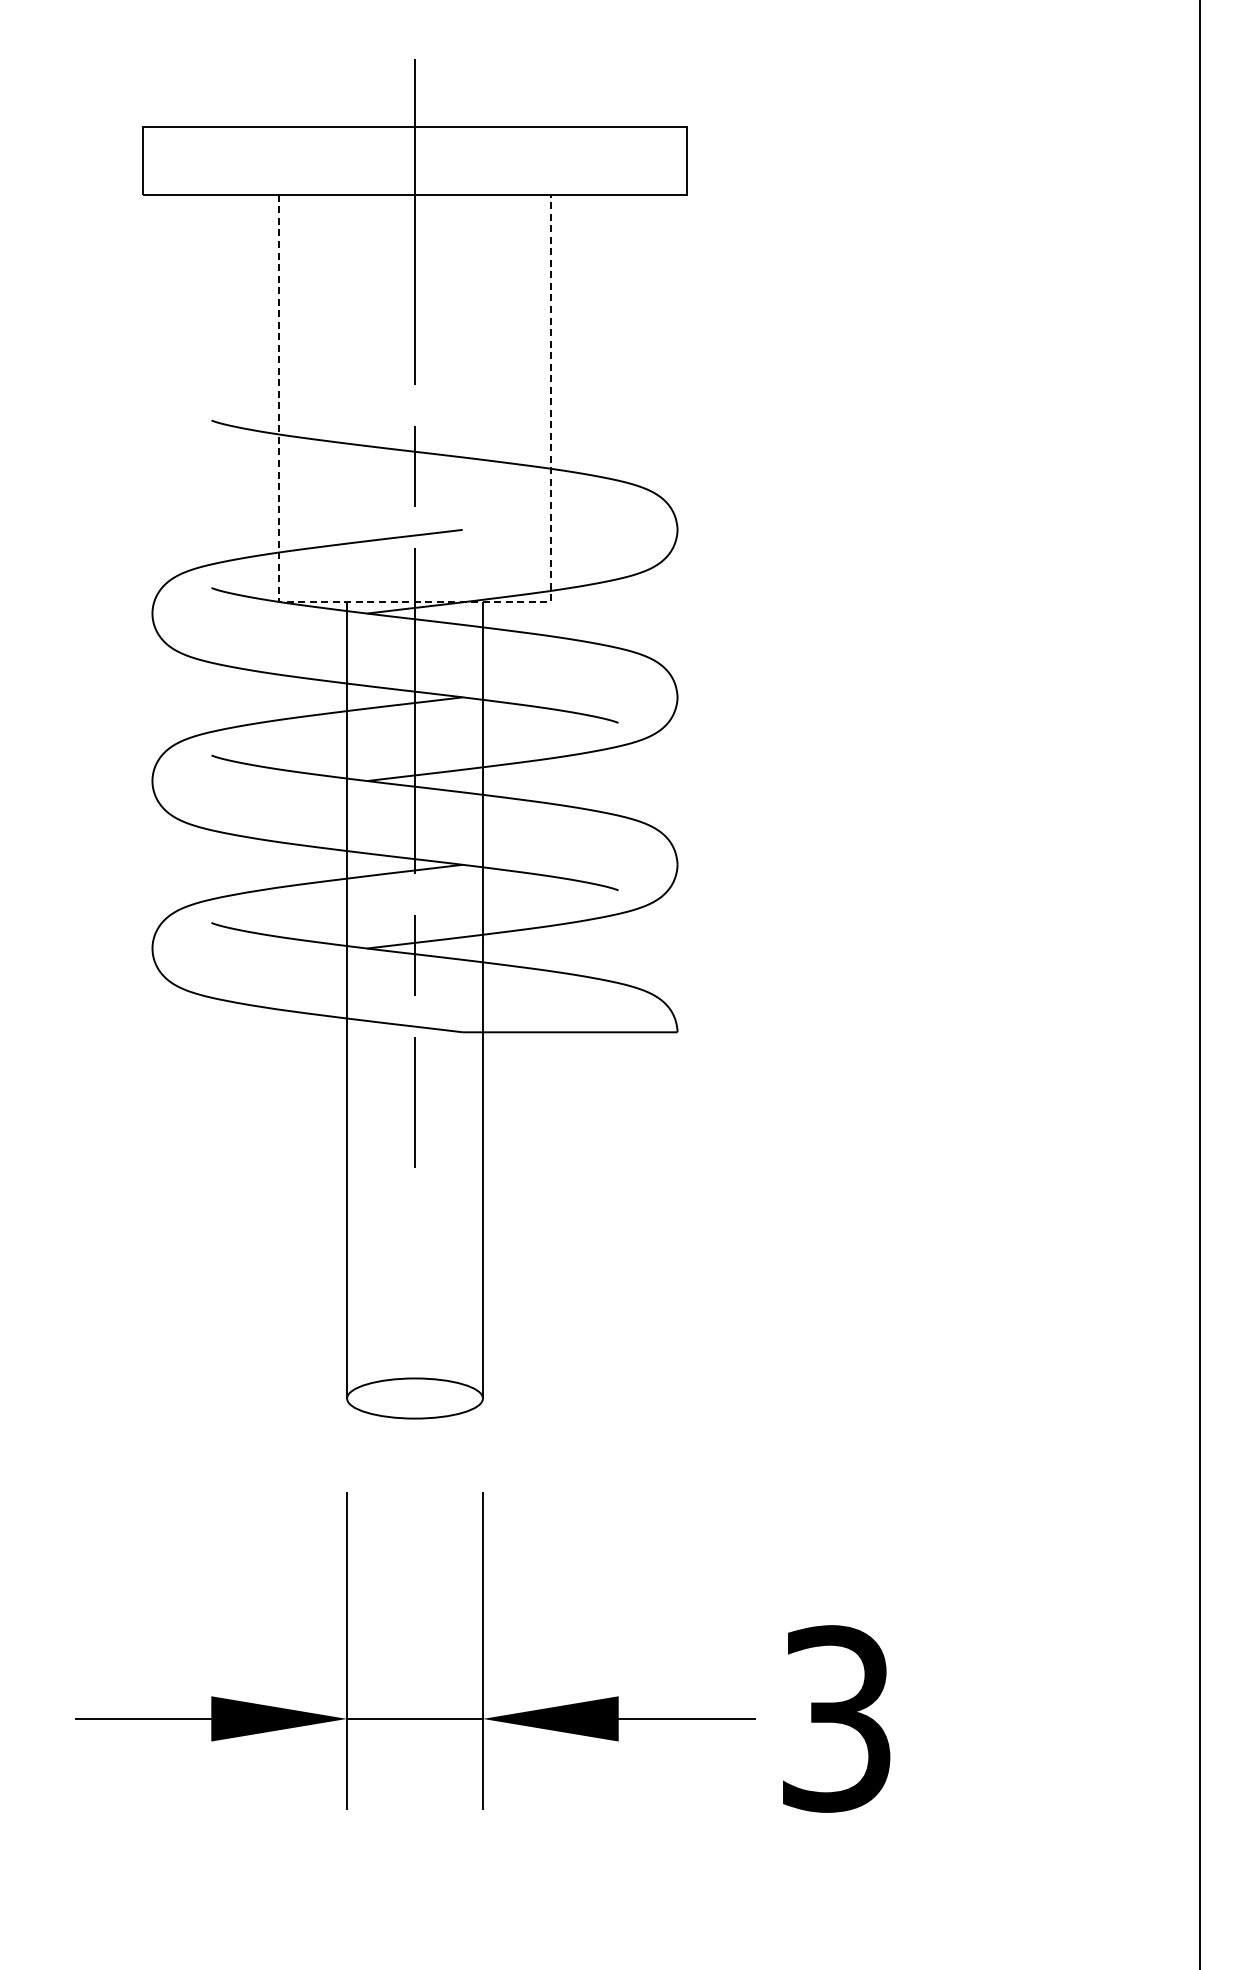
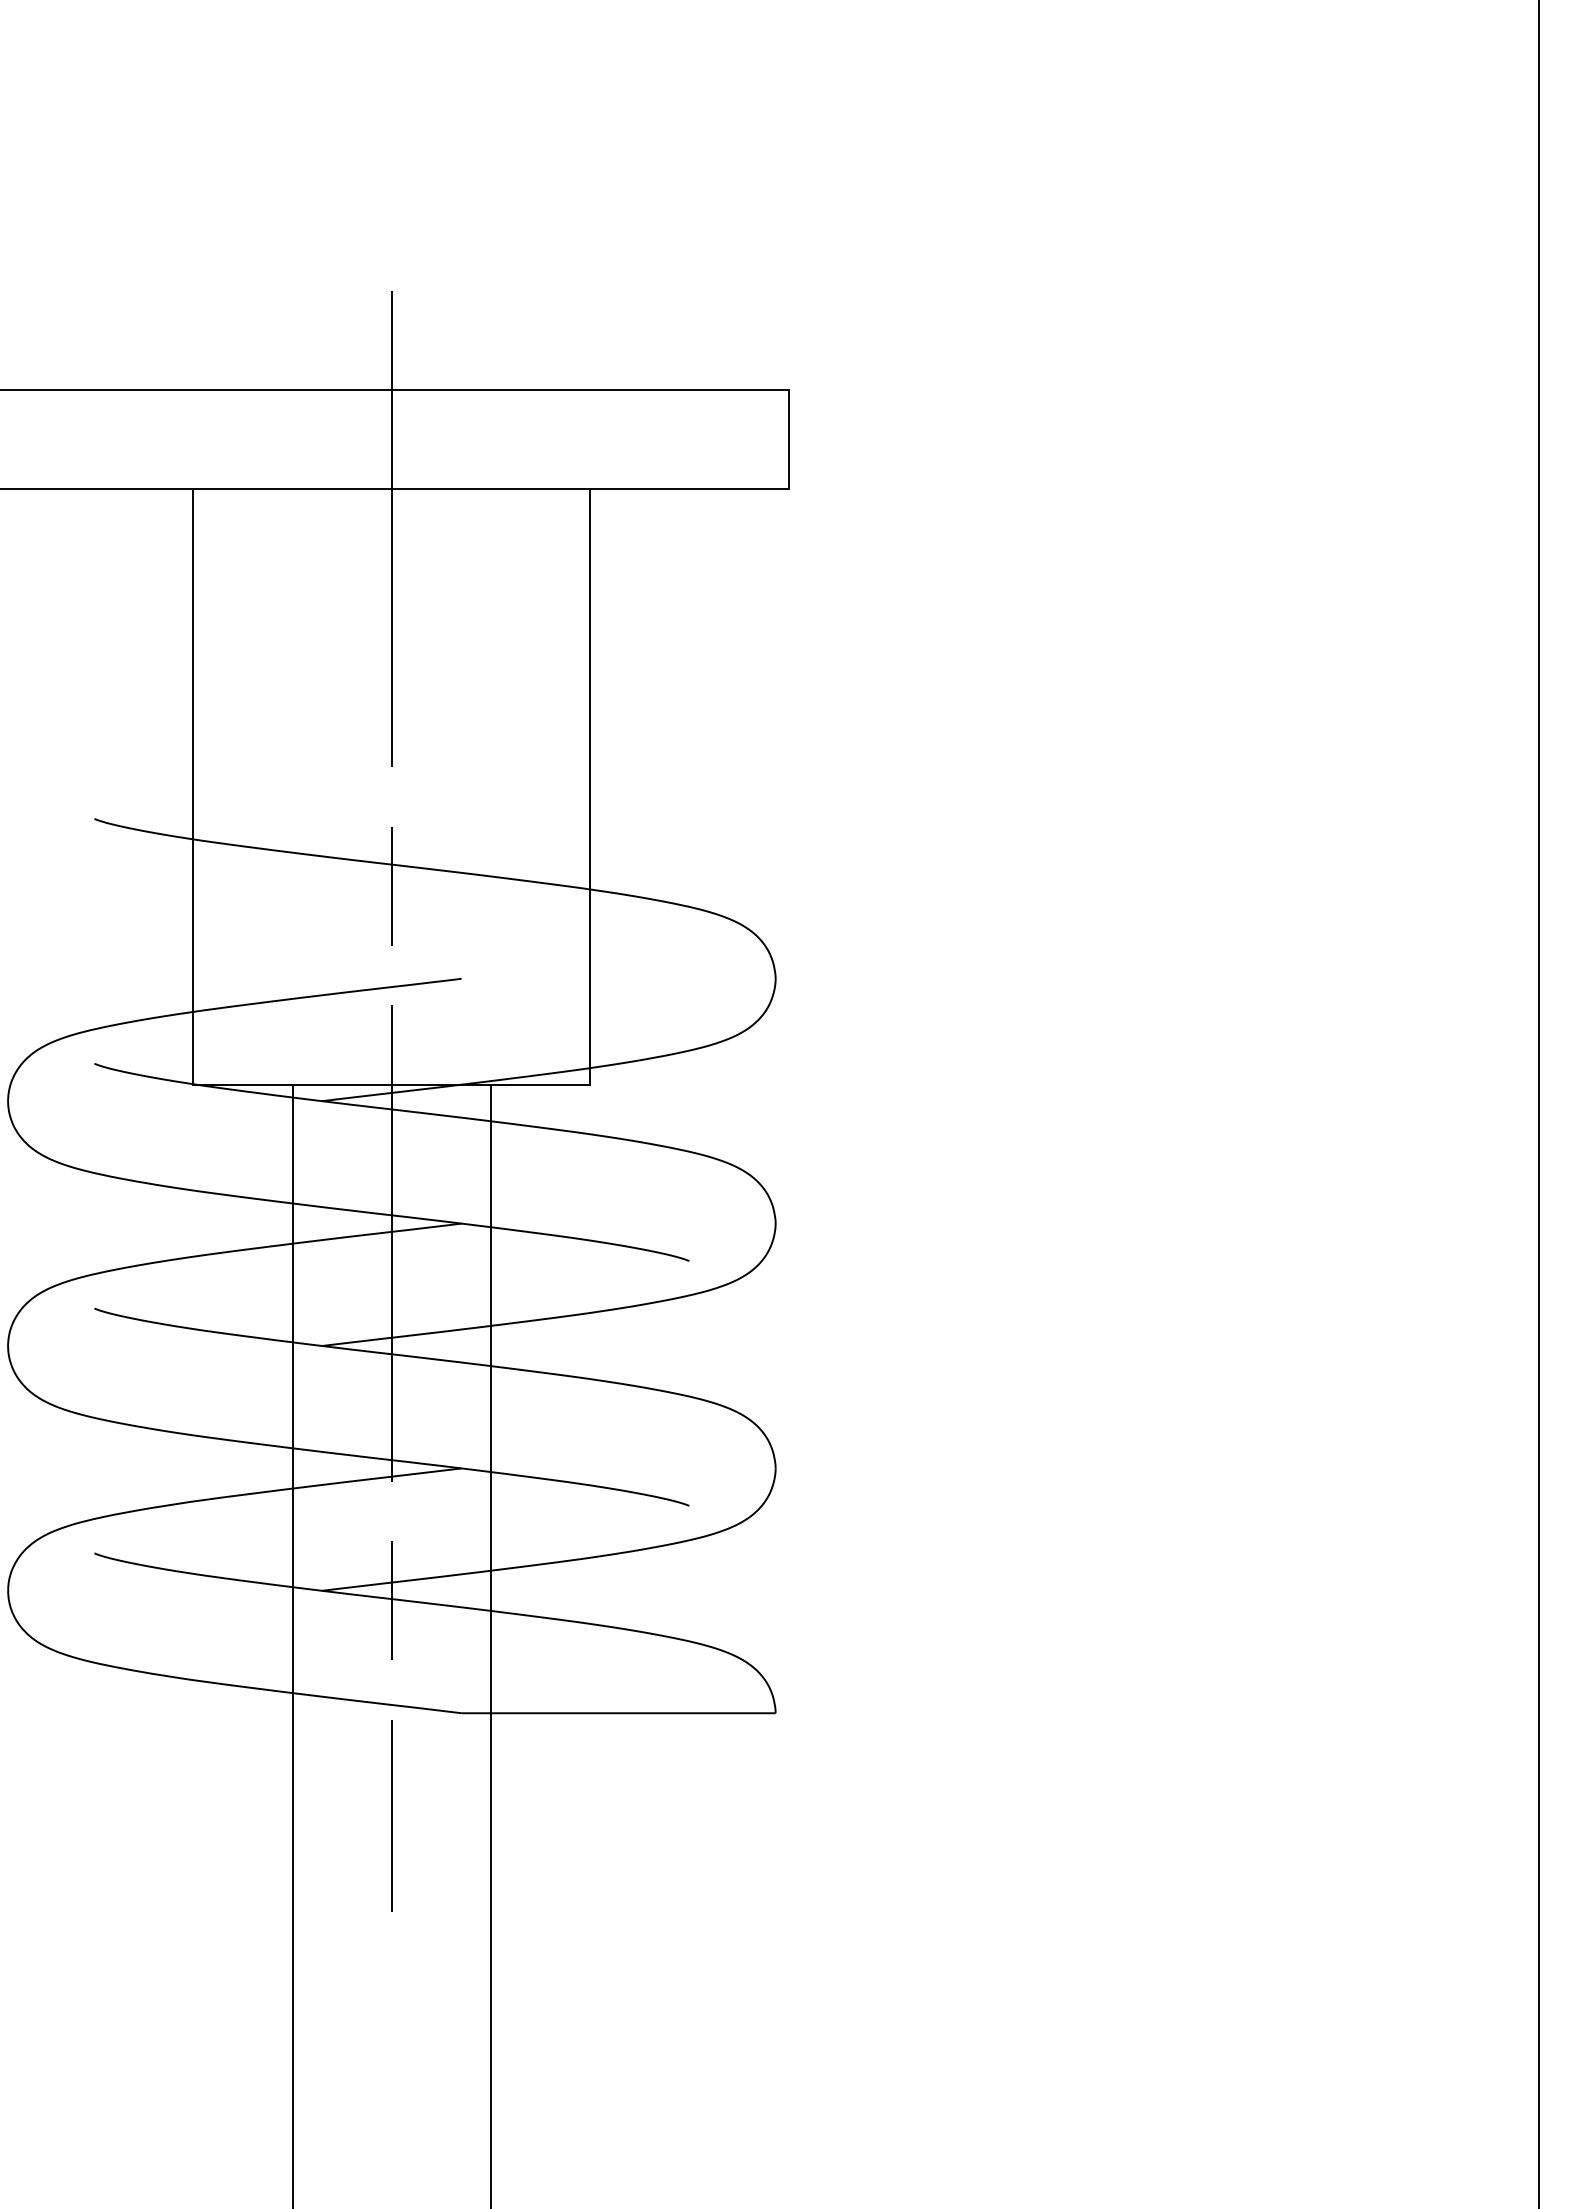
line: (415, 602) -> (392, 1084), dashed -> solid

